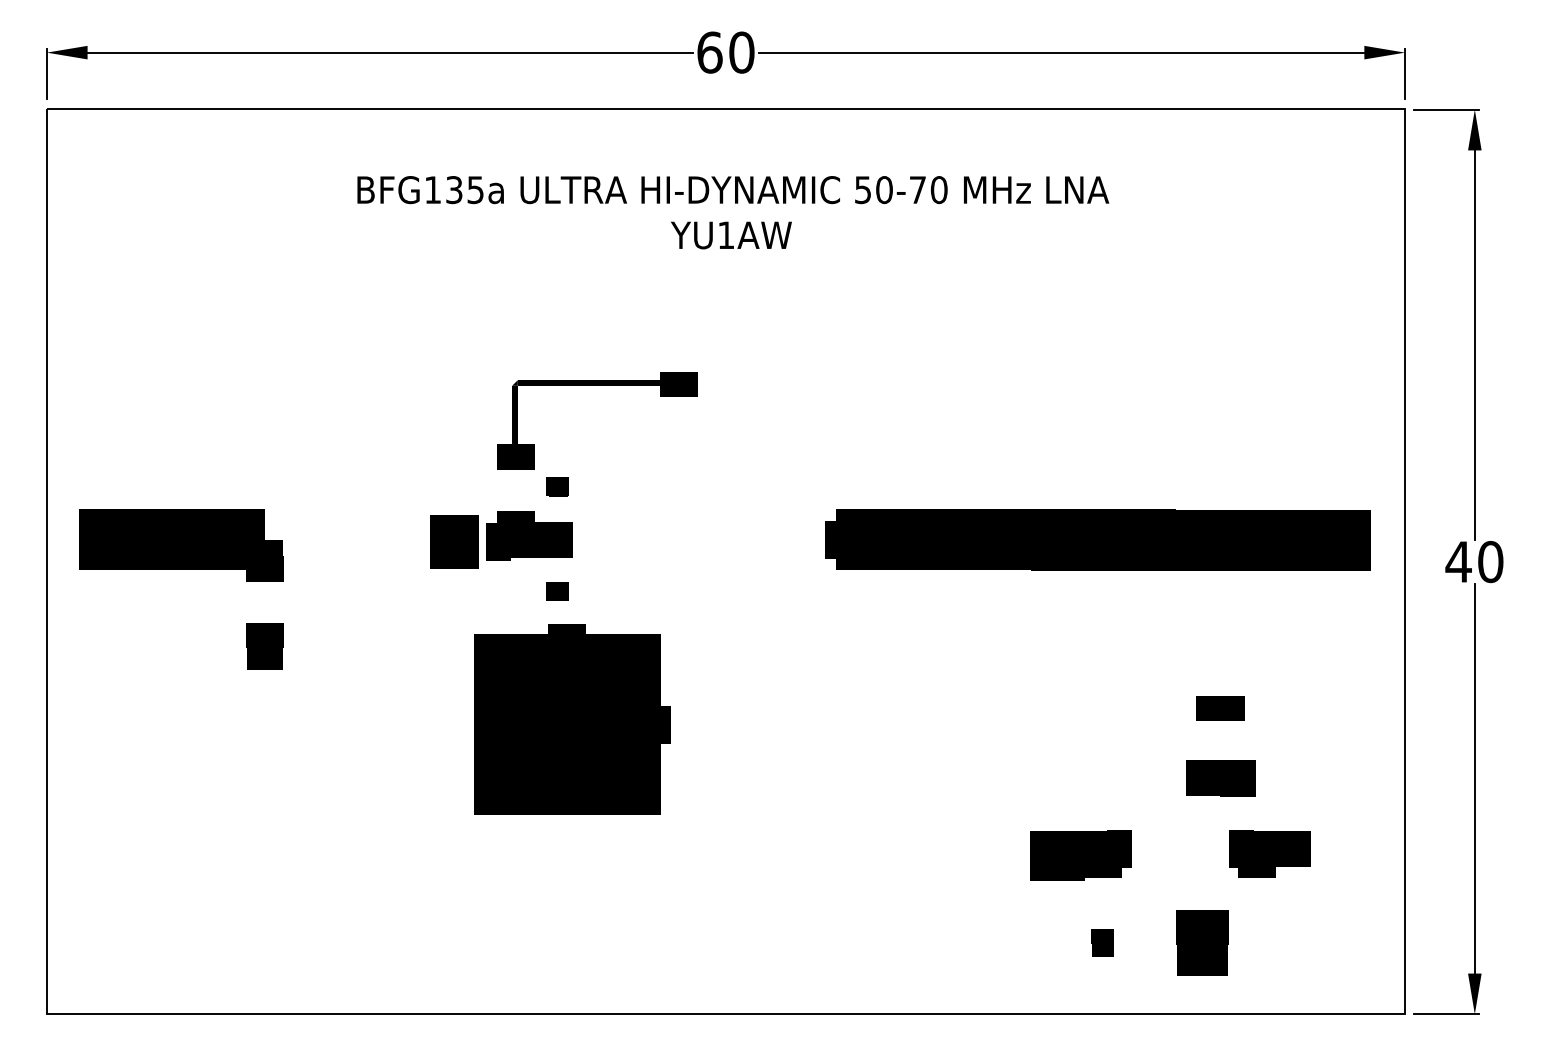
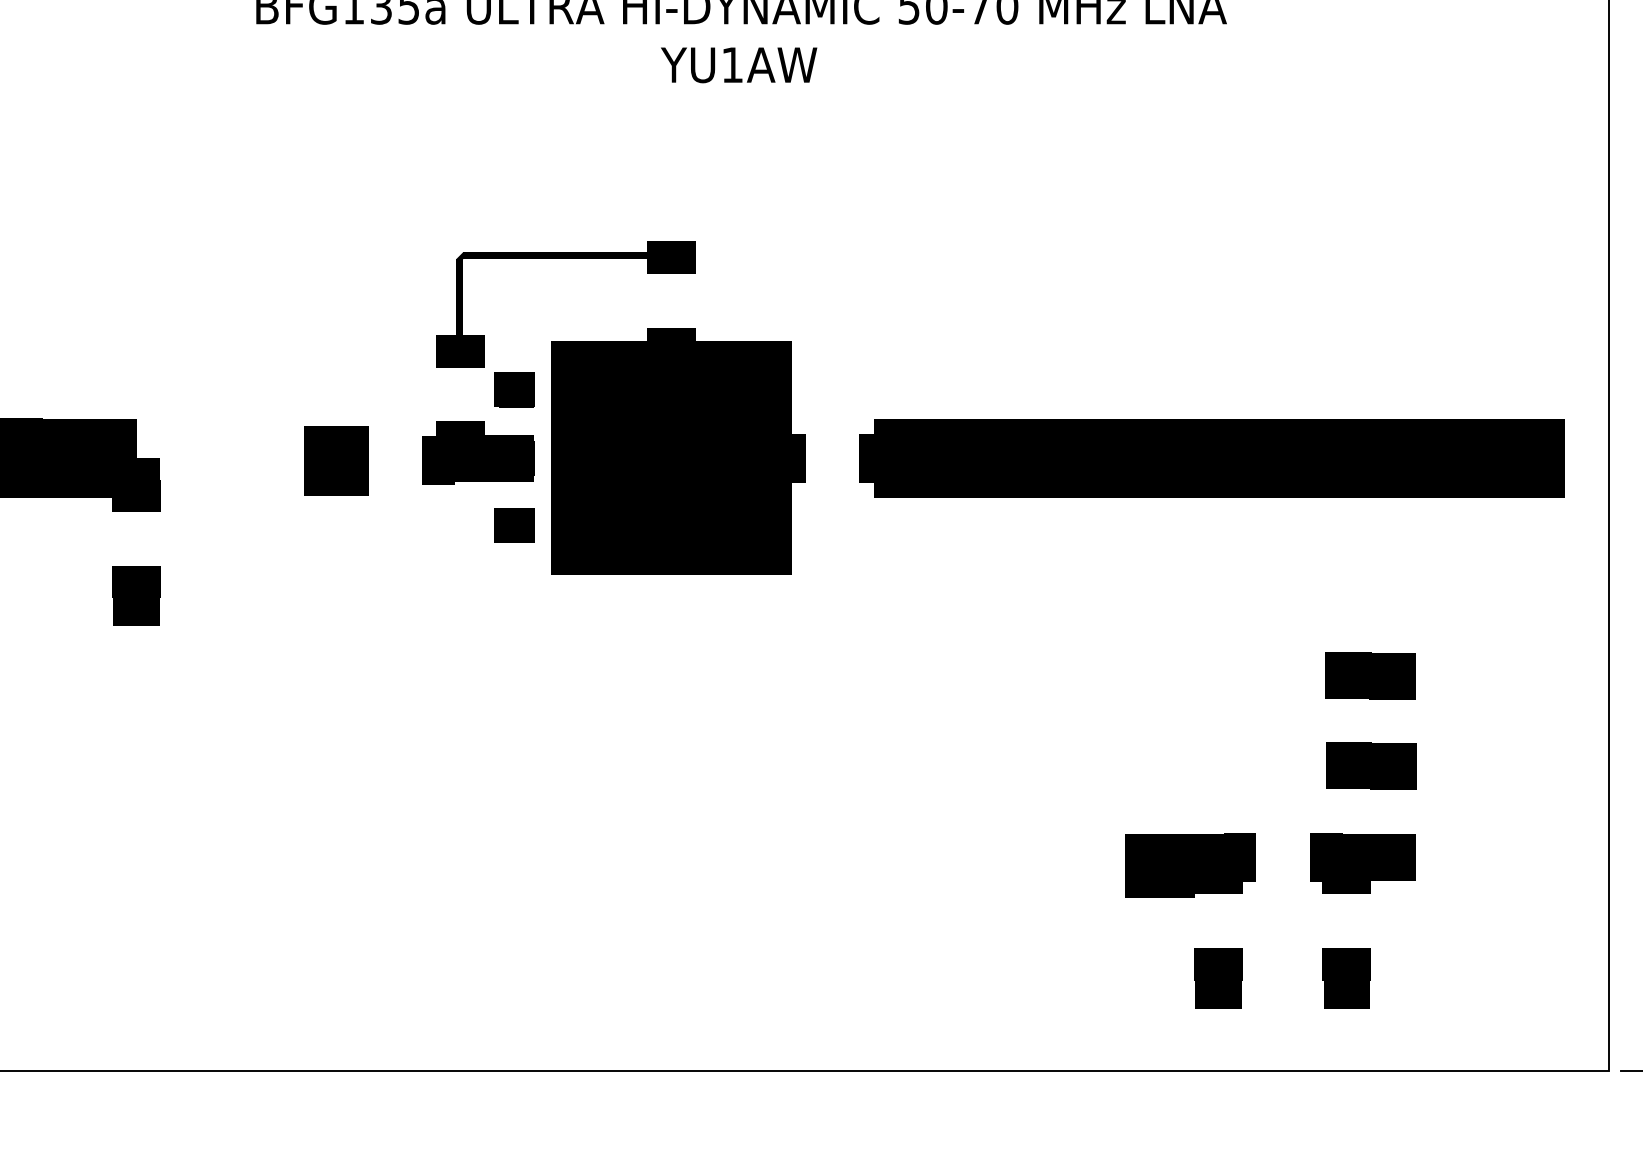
part: (557, 486) -> (514, 389), size x1.43
part: (454, 541) -> (336, 460), moved
part: (557, 591) -> (514, 524), size x1.43
part: (1220, 708) -> (1370, 676), size x1.43
part: (572, 719) -> (678, 451), moved
part: (1269, 853) -> (1362, 863), moved
part: (1102, 942) -> (1218, 978), size x1.67
part: (1201, 942) -> (1346, 978), size x0.71

